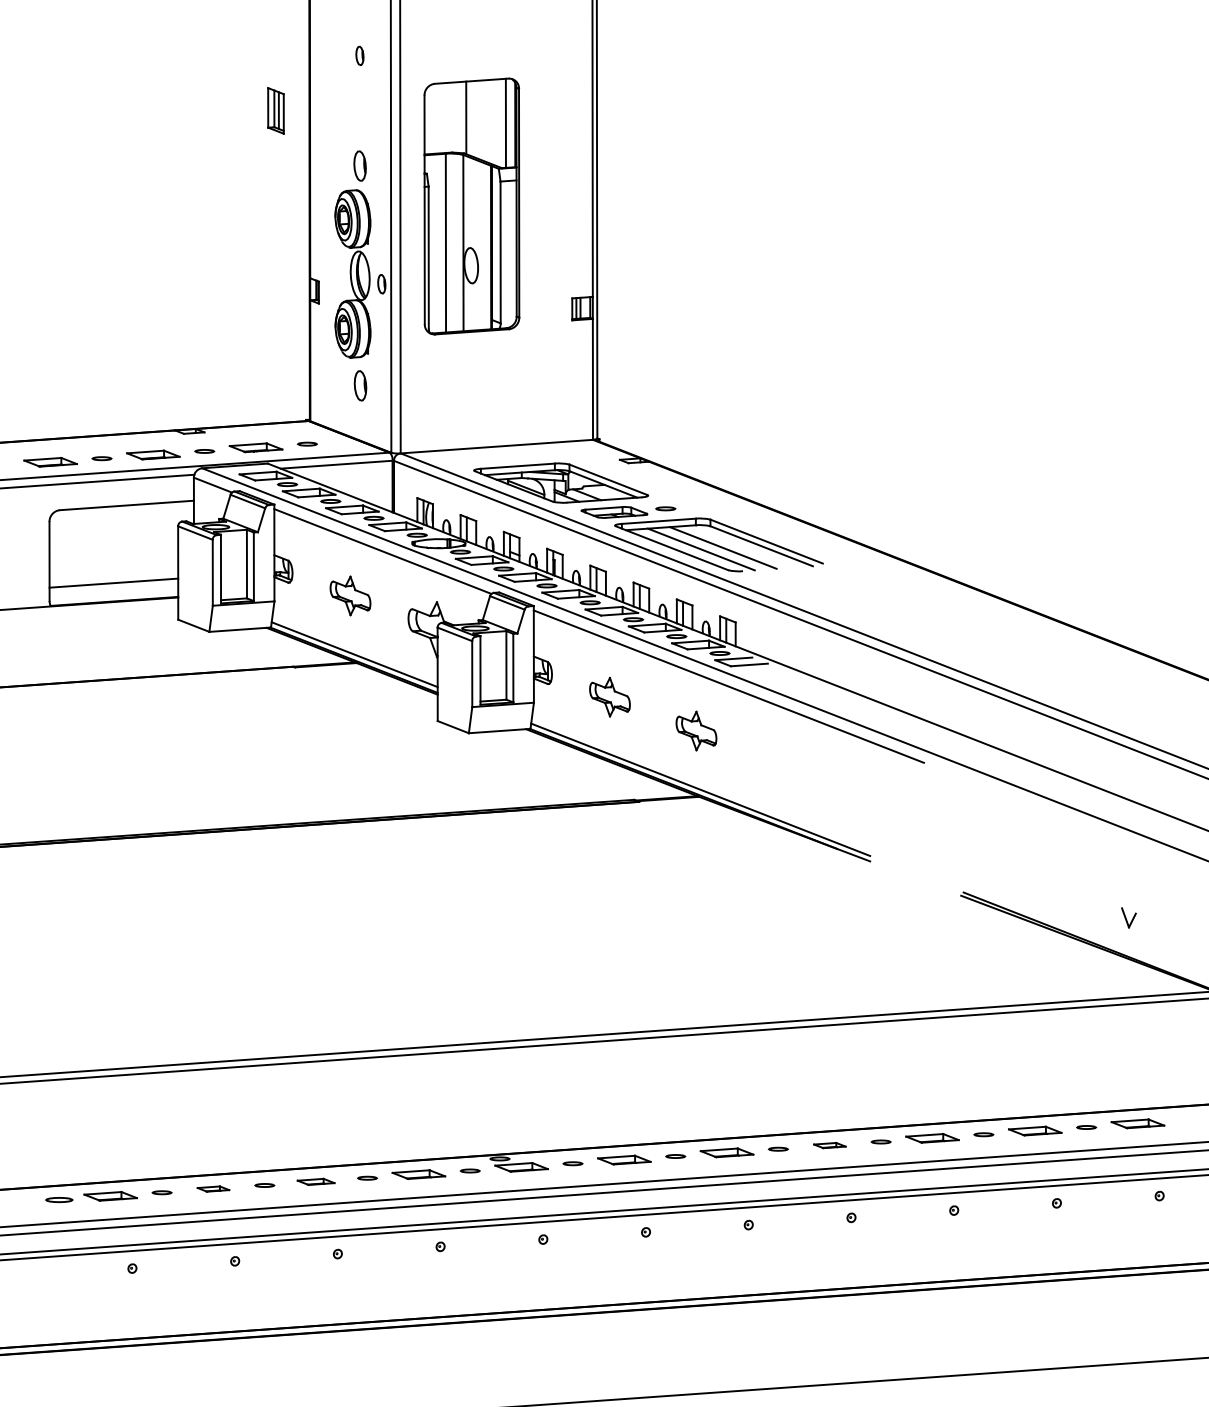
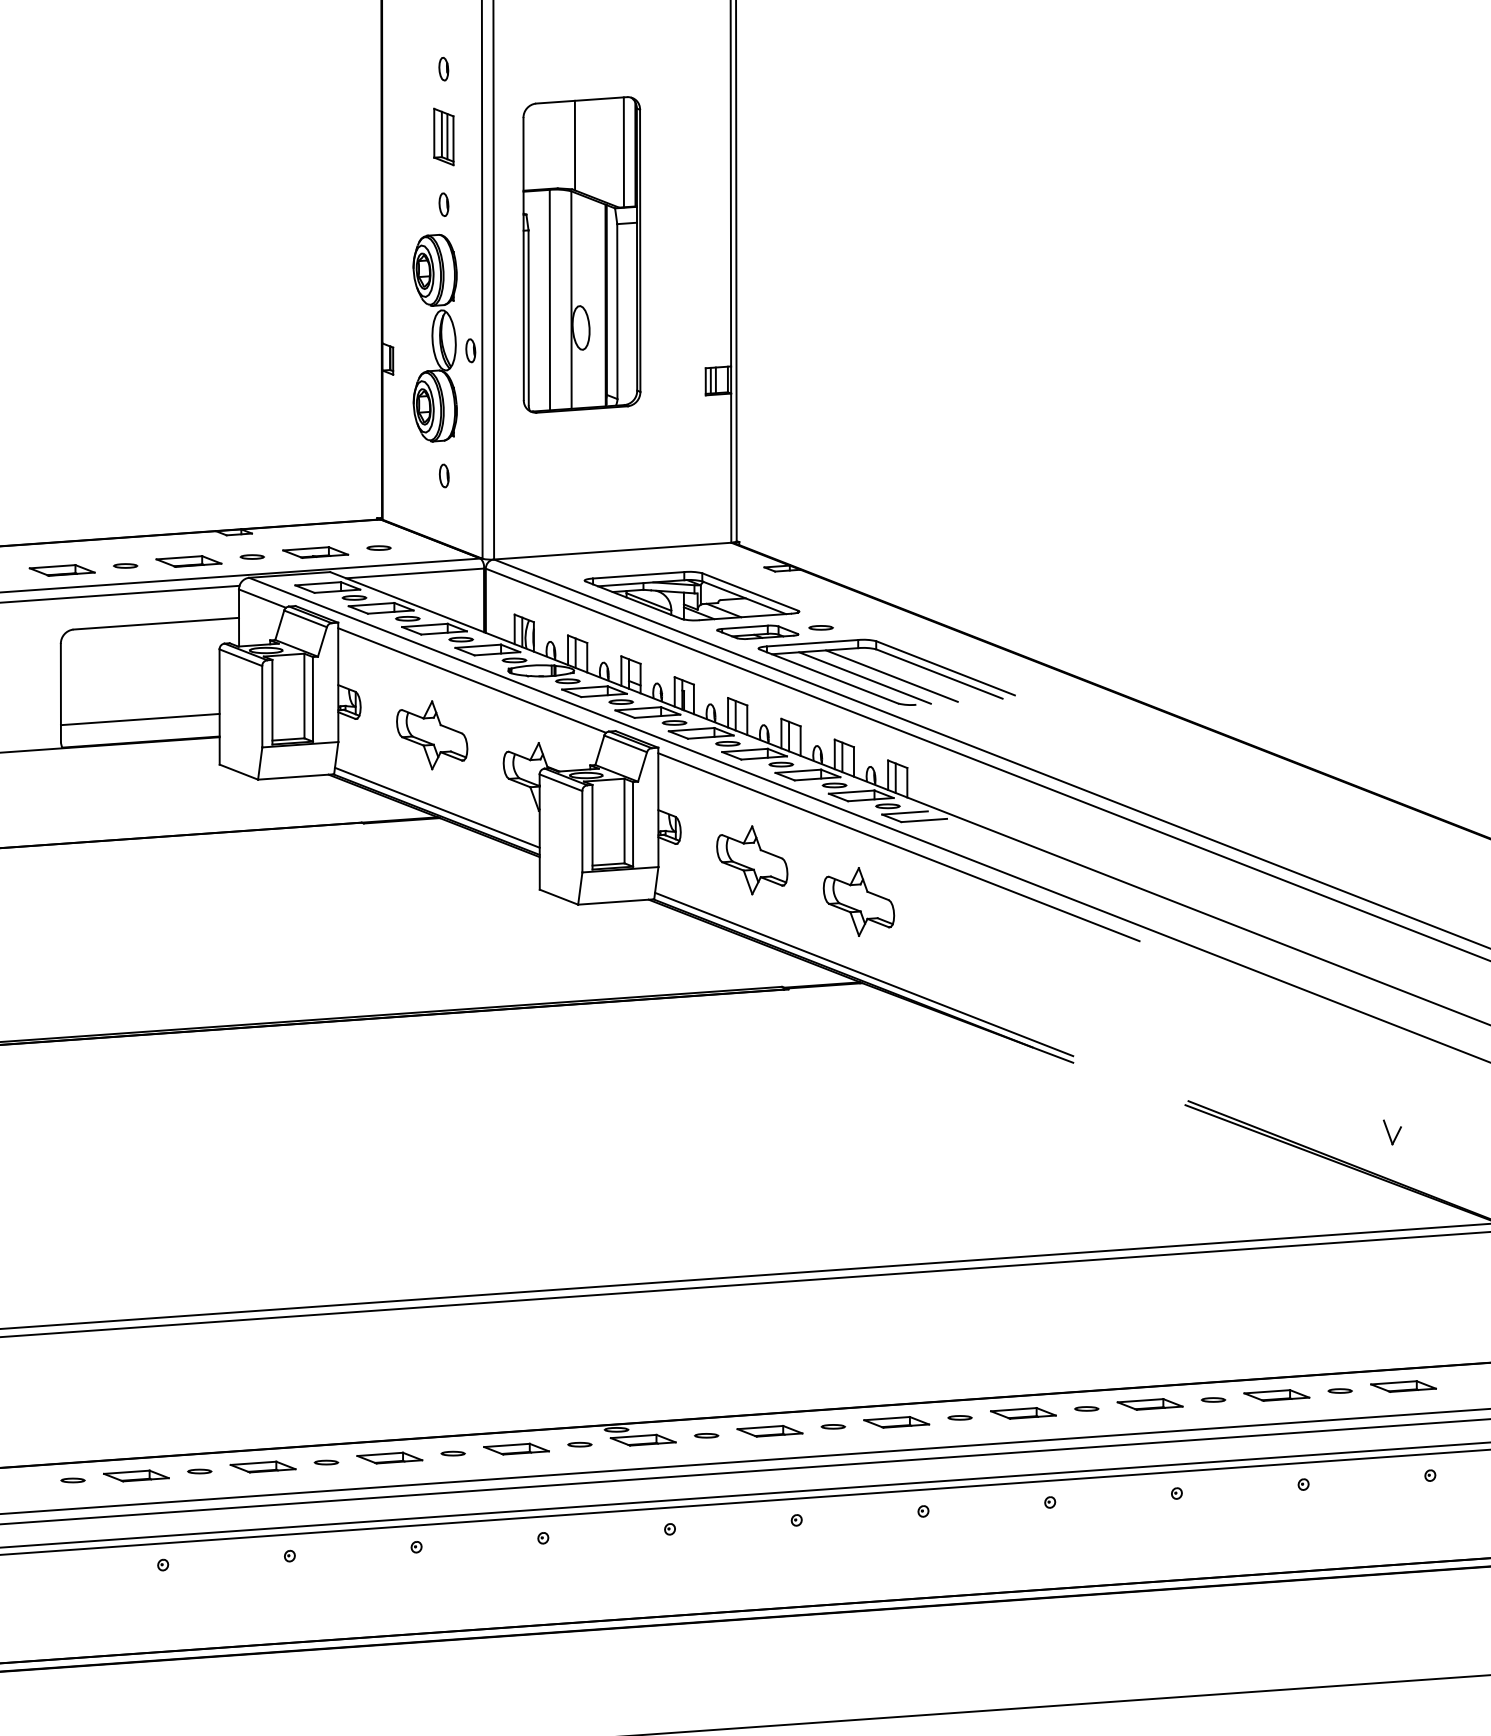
part: (275, 110) -> (443, 136), moved
part: (359, 165) -> (443, 204), size x0.62
part: (359, 385) -> (443, 475), size x0.62
part: (350, 595) -> (432, 734), size x1.43
part: (609, 696) -> (751, 859), size x1.43
part: (696, 730) -> (858, 901), size x1.43
part: (829, 1145) -> (1023, 1413), size x1.67
part: (315, 1181) -> (388, 1457), size x1.43
part: (213, 1188) -> (263, 1466), size x1.67
part: (59, 1199) -> (73, 1479), size x0.71

